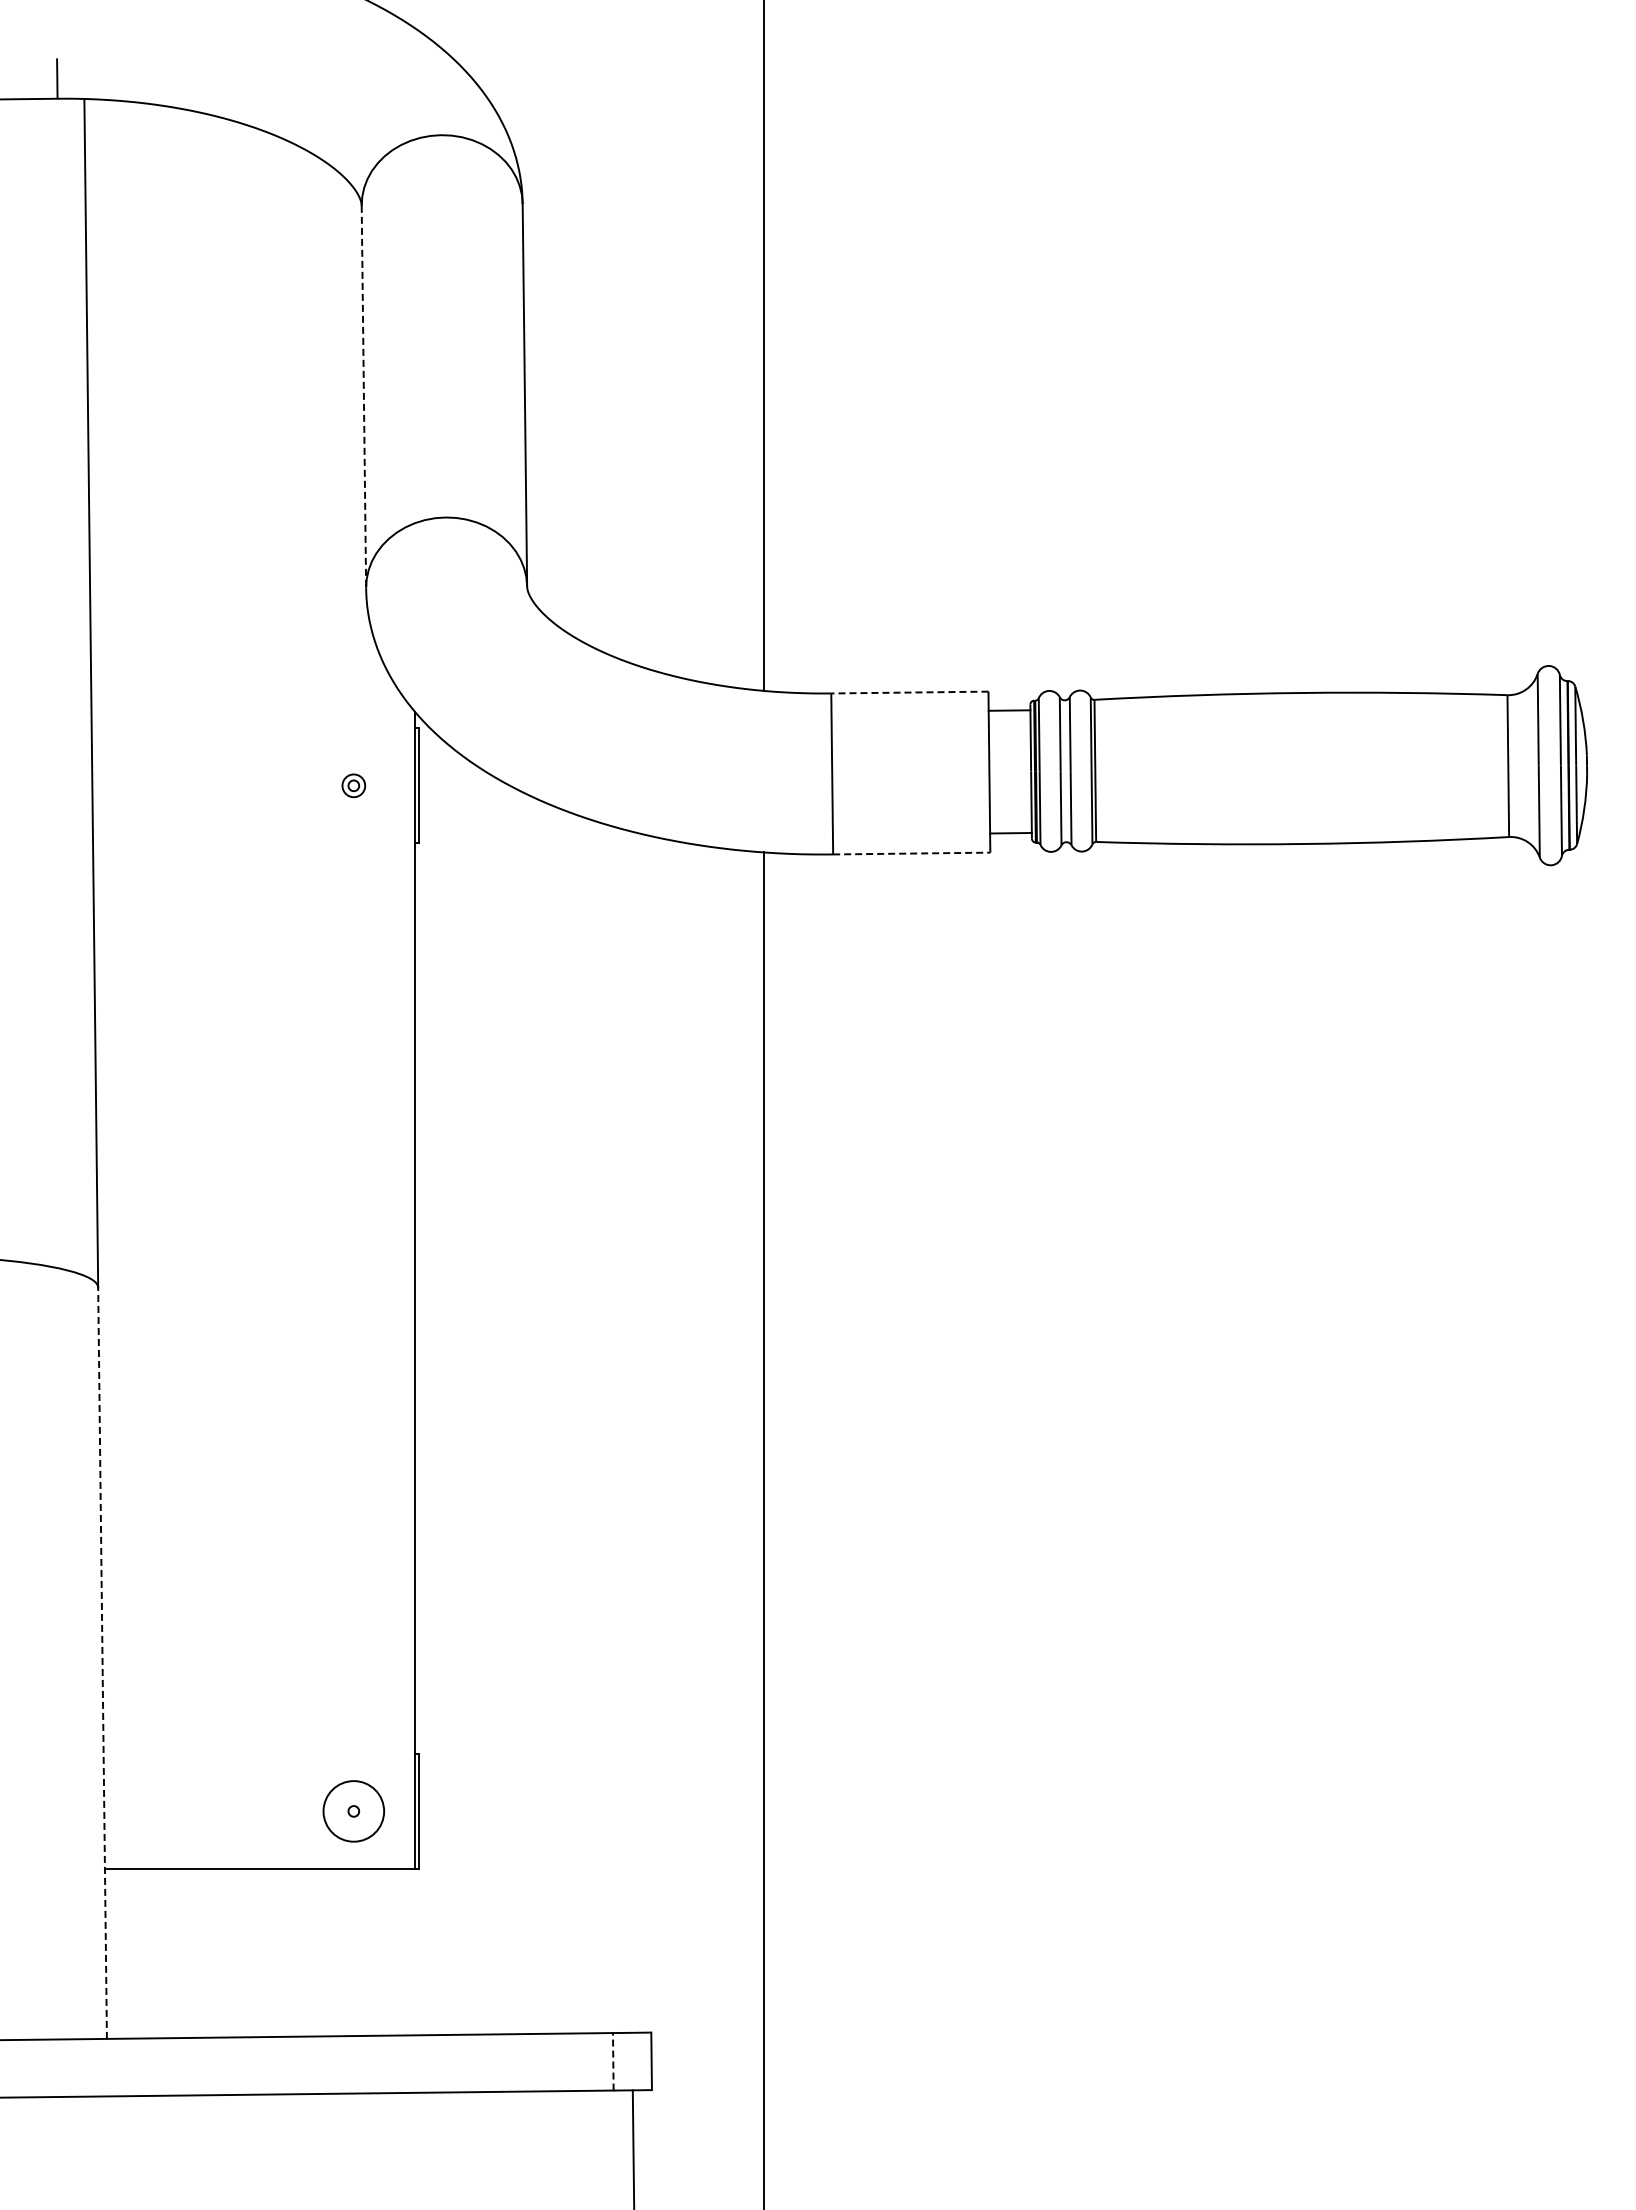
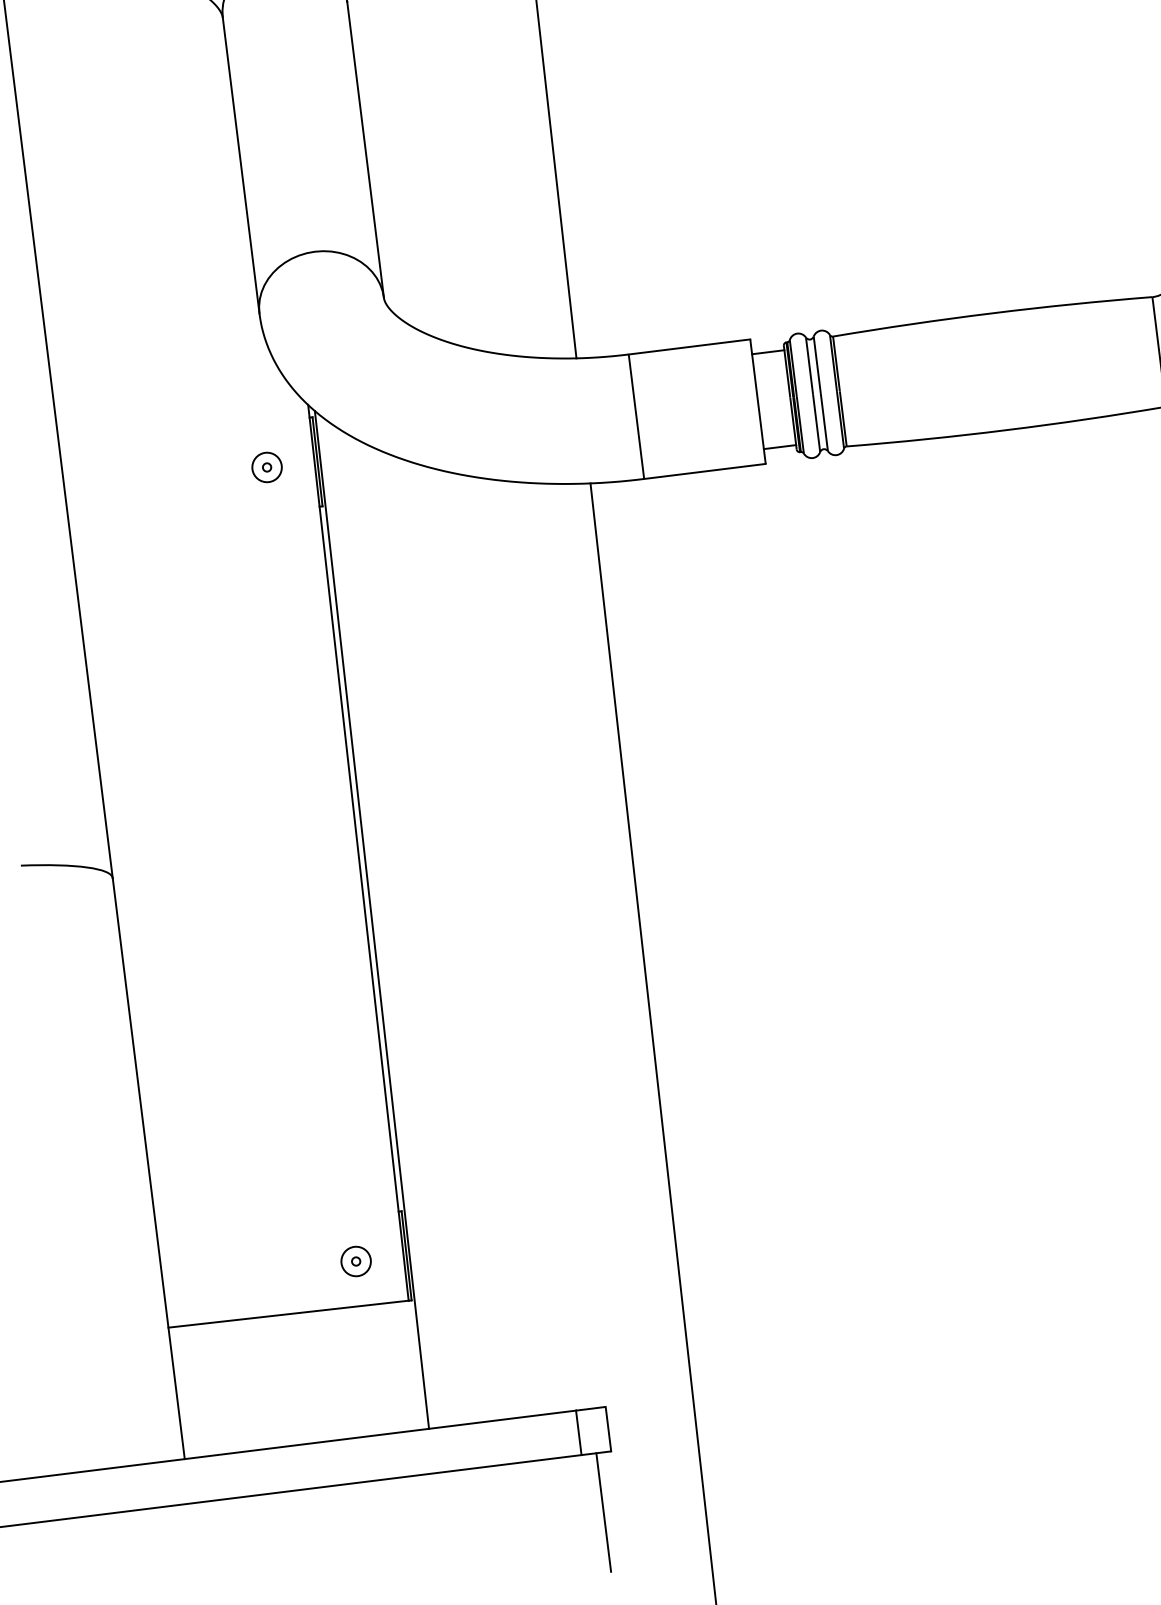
line: (363, 397) -> (240, 165), dashed -> solid
line: (909, 692) -> (689, 346), dashed -> solid
circle: (353, 785) -> (266, 467), size x1.67
line: (911, 853) -> (704, 471), dashed -> solid
line: (422, 1377) -> (371, 919), added
line: (102, 1663) -> (148, 1168), dashed -> solid
circle: (353, 1811) -> (355, 1261), size x0.62
line: (613, 2061) -> (578, 1432), dashed -> solid

